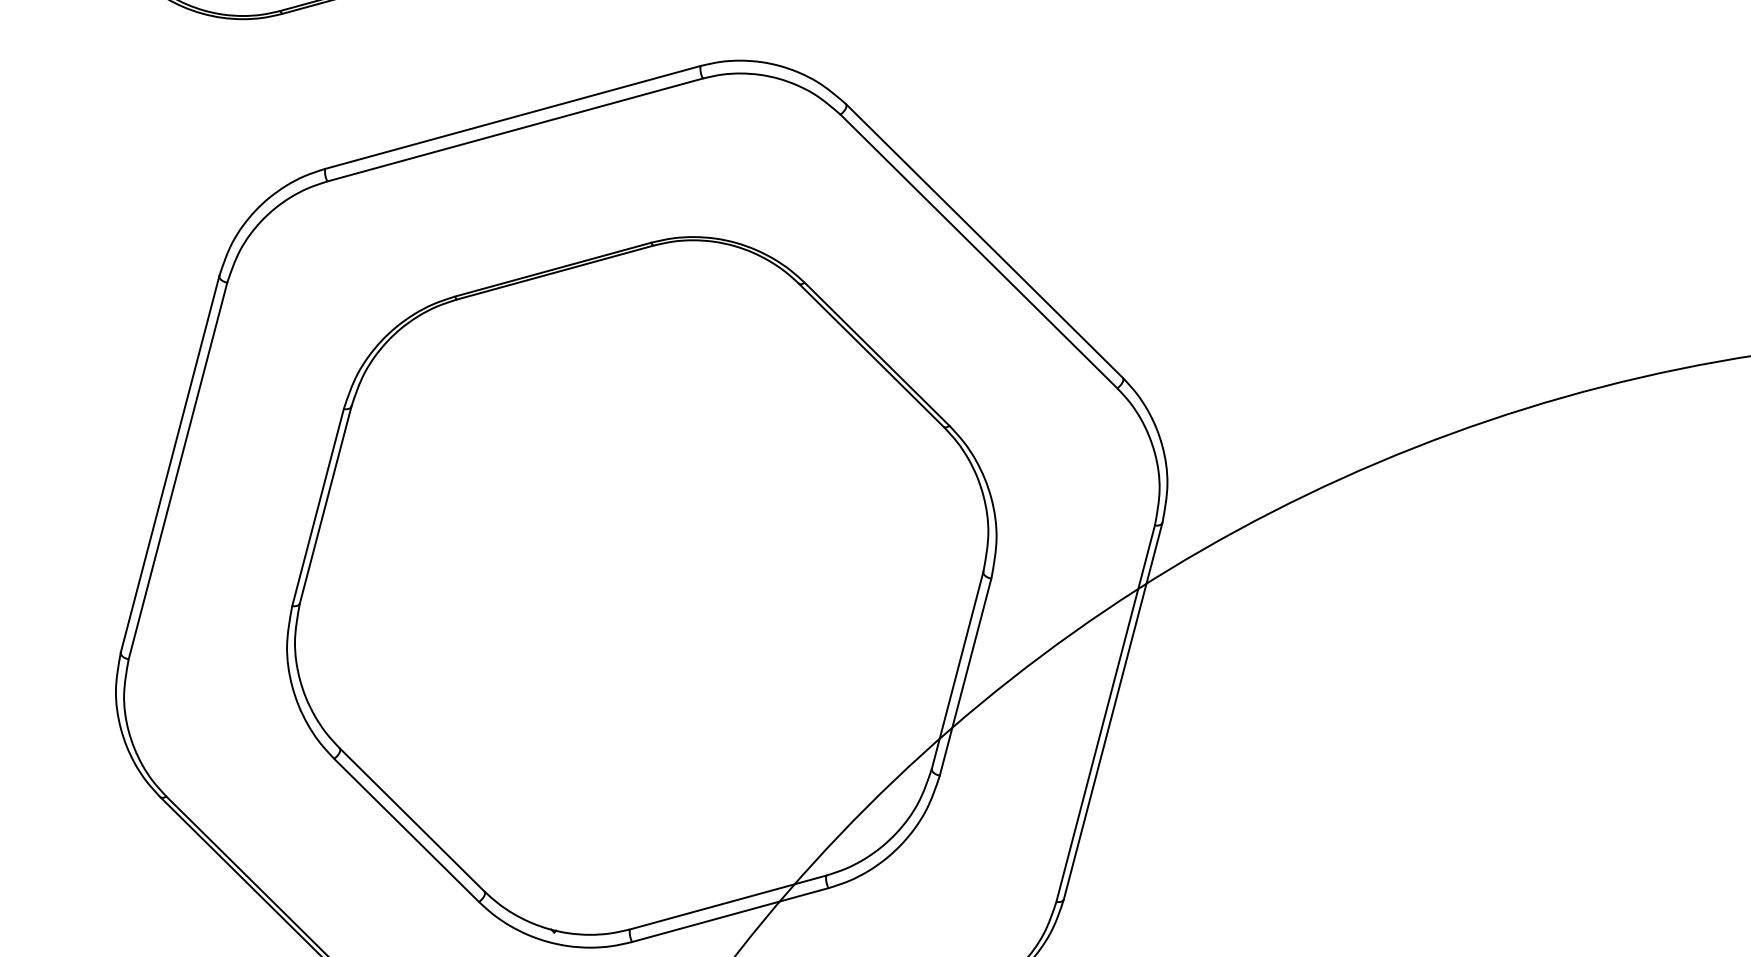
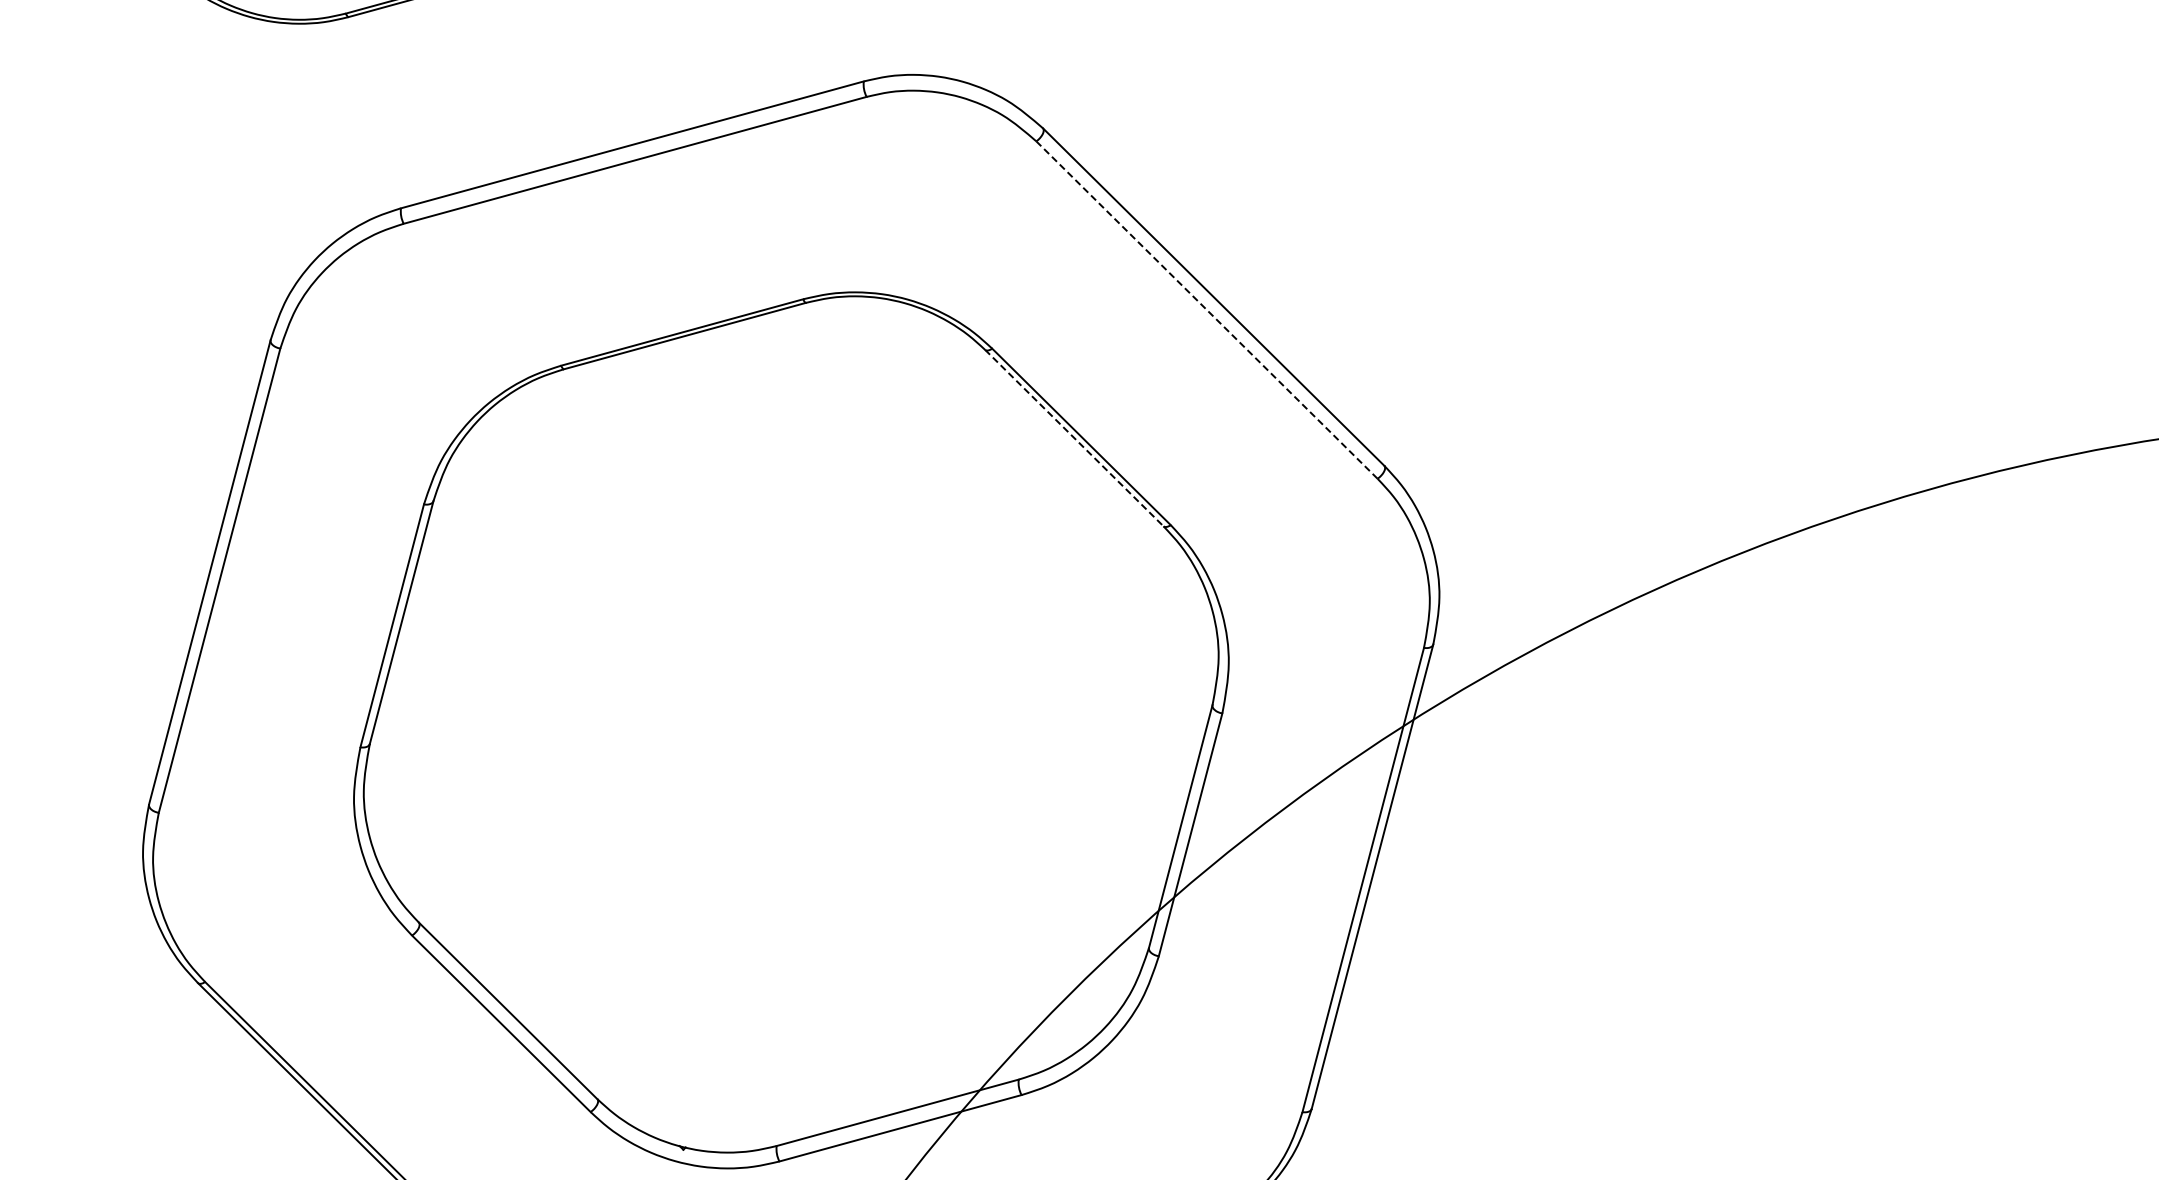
line: (978, 251) -> (1206, 310), solid -> dashed
line: (871, 355) -> (1074, 438), solid -> dashed

